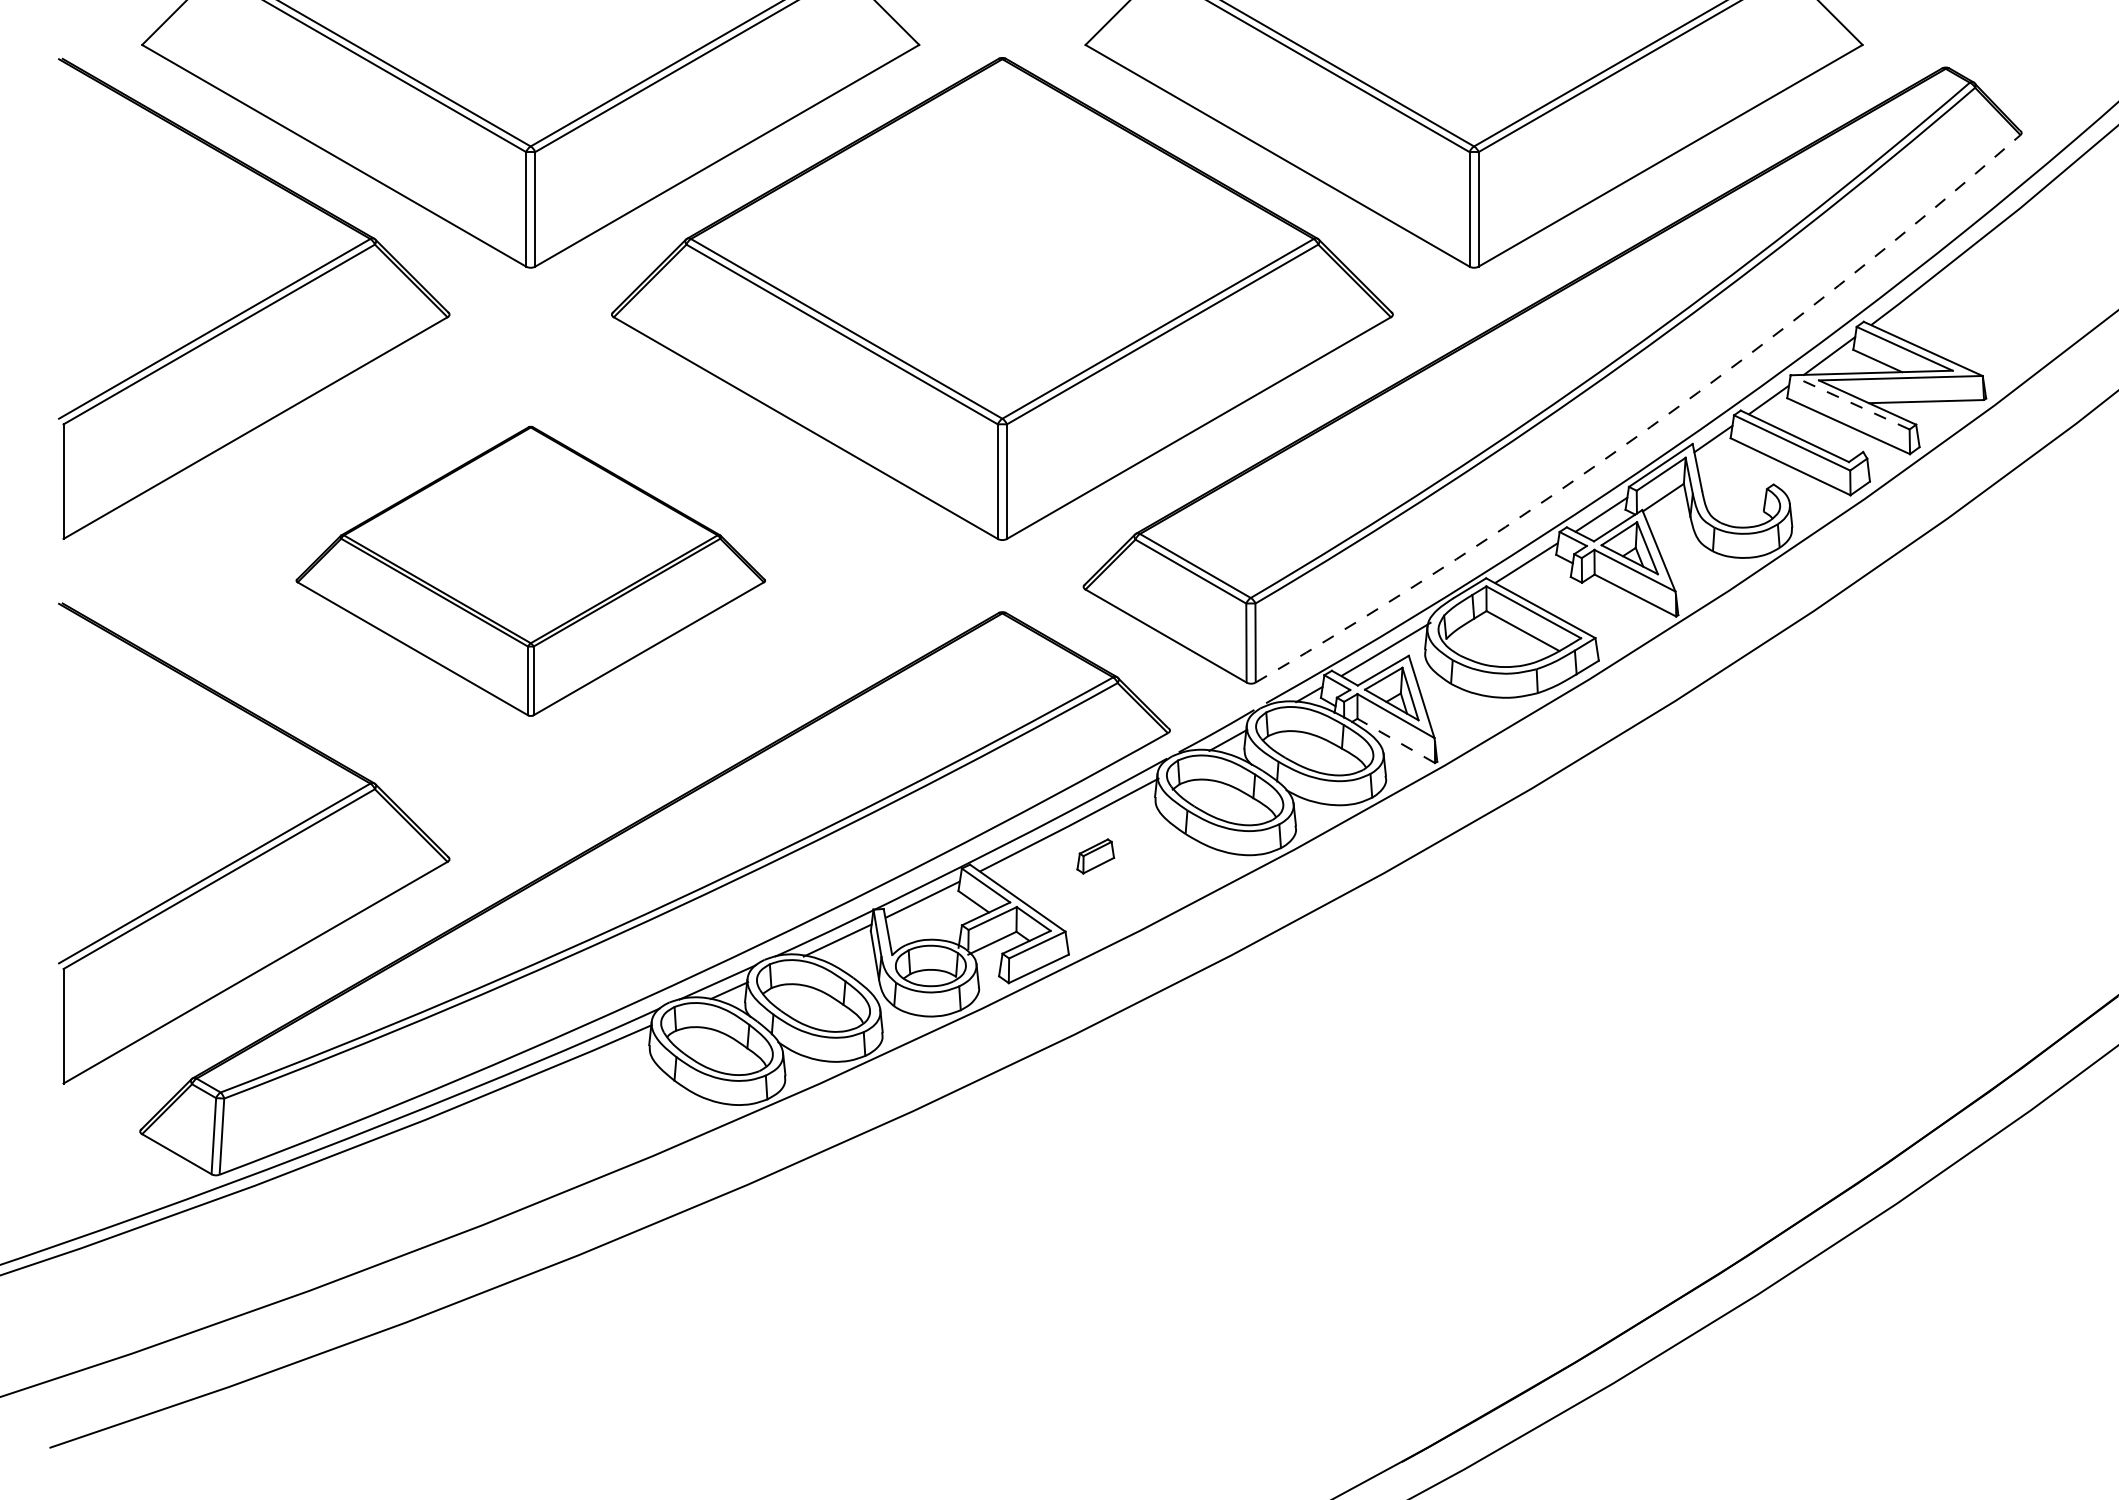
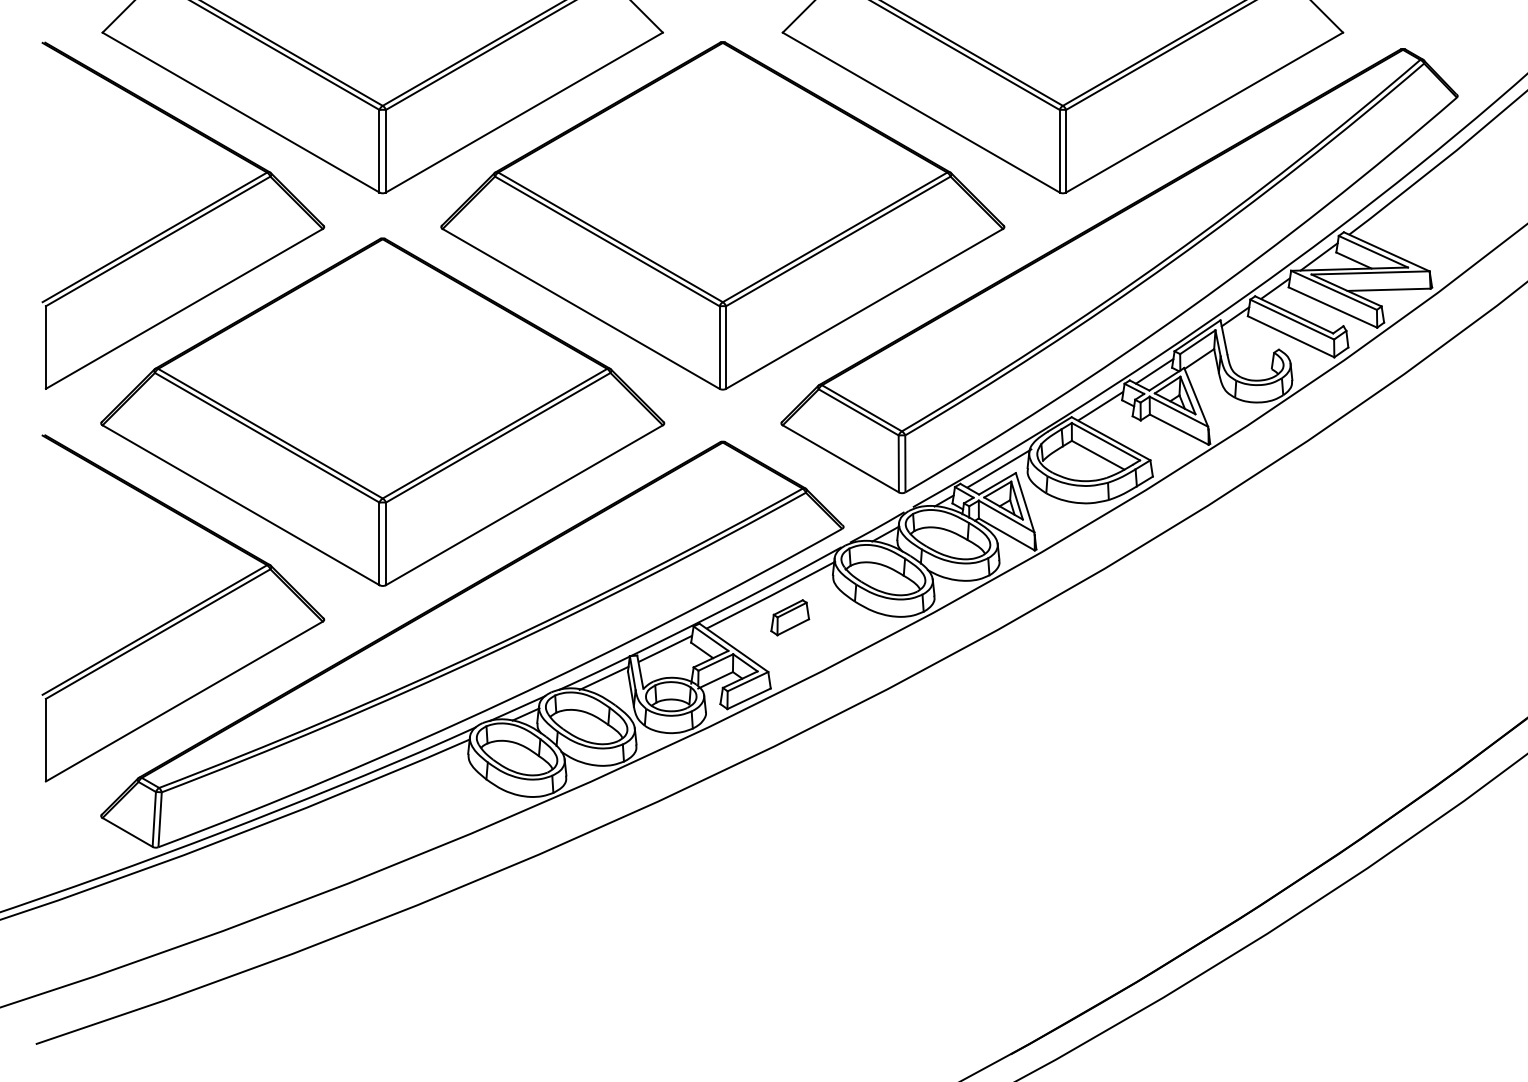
line: (1849, 402) -> (1333, 290), dashed -> solid
arc: (1651, 426) -> (1190, 307), dashed -> solid
part: (530, 571) -> (382, 412), size x1.67
line: (1396, 740) -> (1006, 534), dashed -> solid
part: (1095, 856) -> (789, 617), size x1.43

